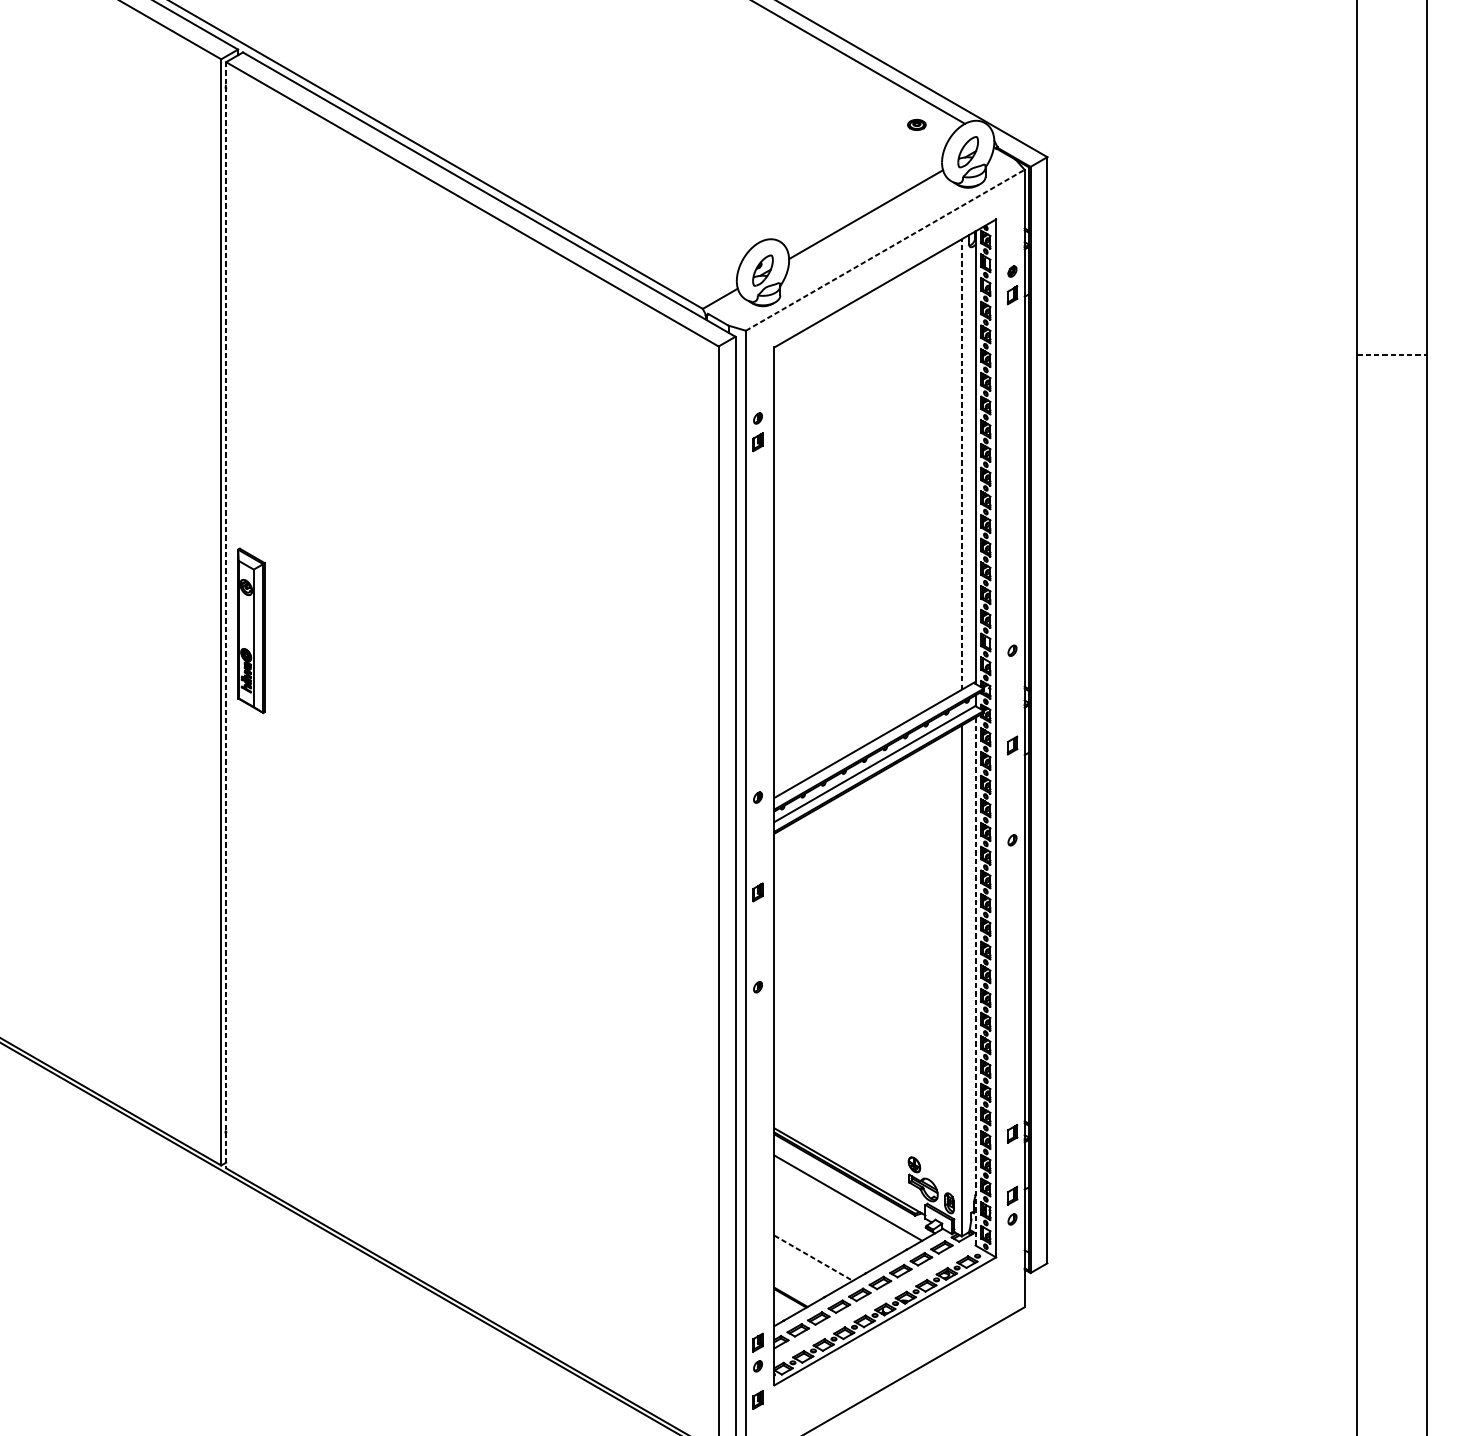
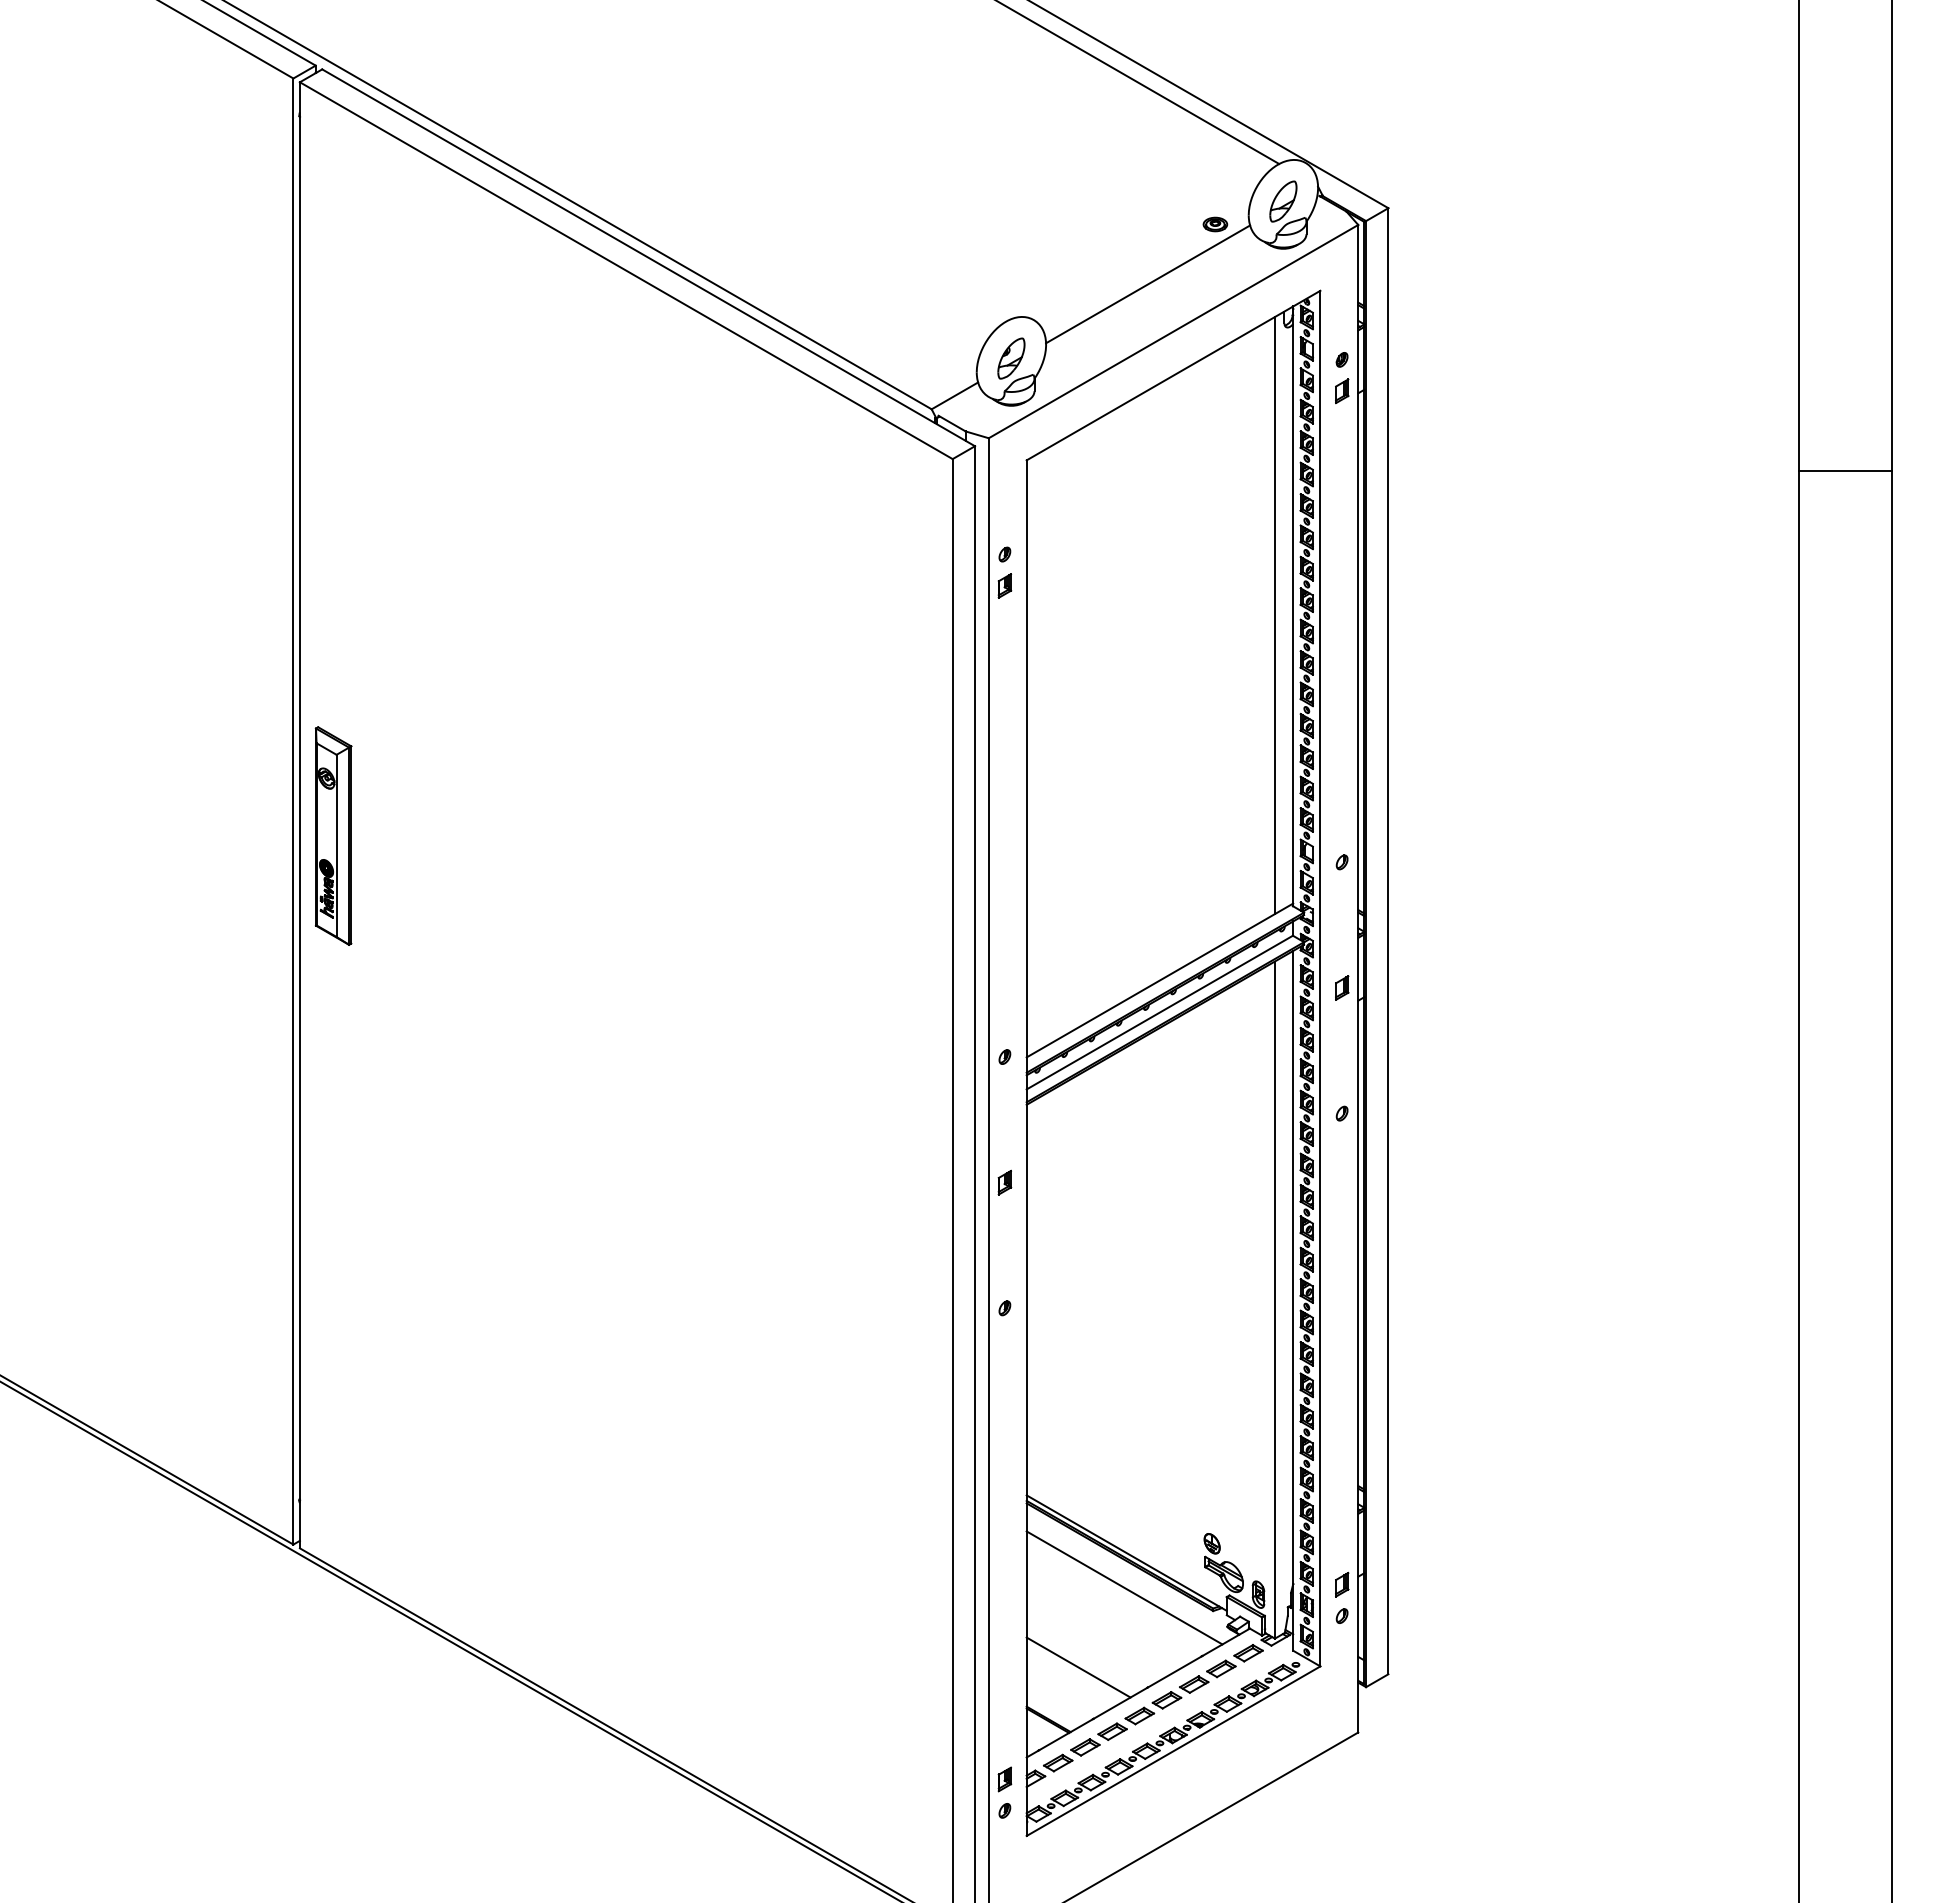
part: (916, 124) -> (1215, 224), moved
line: (885, 250) -> (1173, 331), dashed -> solid
line: (1392, 355) -> (1845, 470), dashed -> solid
line: (961, 464) -> (1274, 615), dashed -> solid
line: (225, 615) -> (299, 815), dashed -> solid
line: (975, 981) -> (1293, 1300), dashed -> solid
part: (1012, 1133) -> (1342, 1502), removed
line: (813, 1258) -> (1078, 1667), dashed -> solid
part: (757, 1400) -> (1004, 1855), removed

